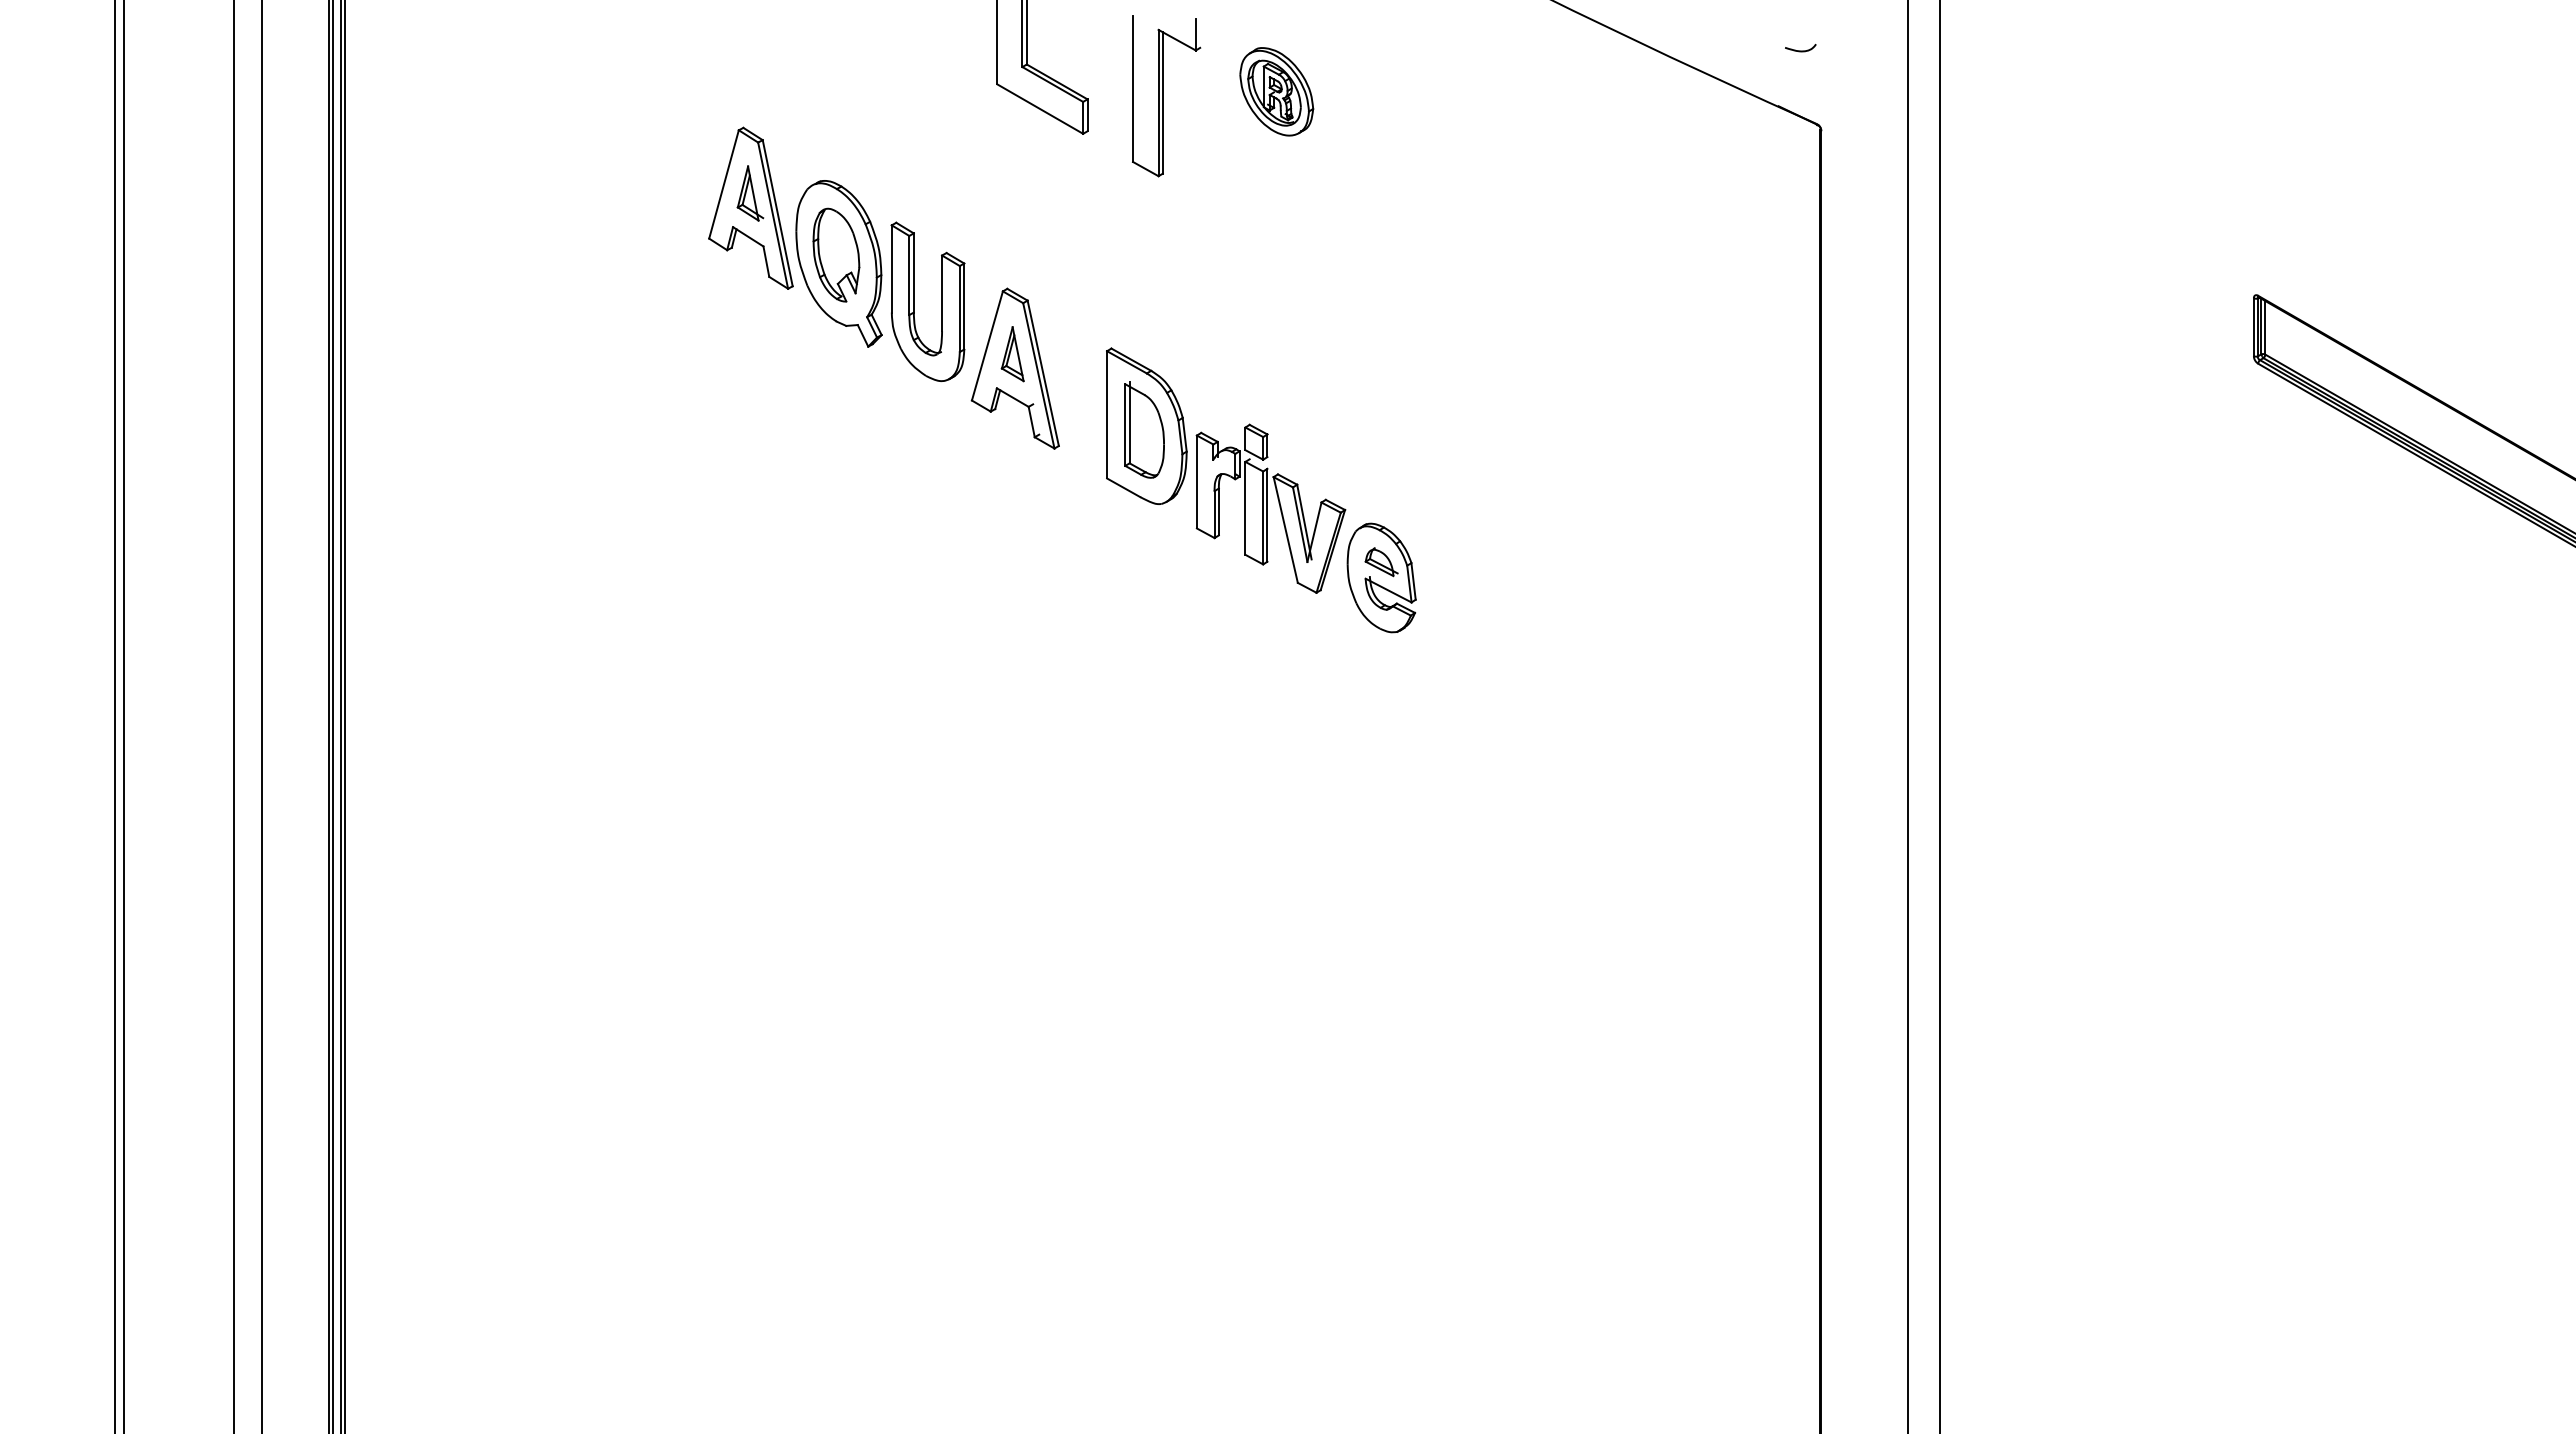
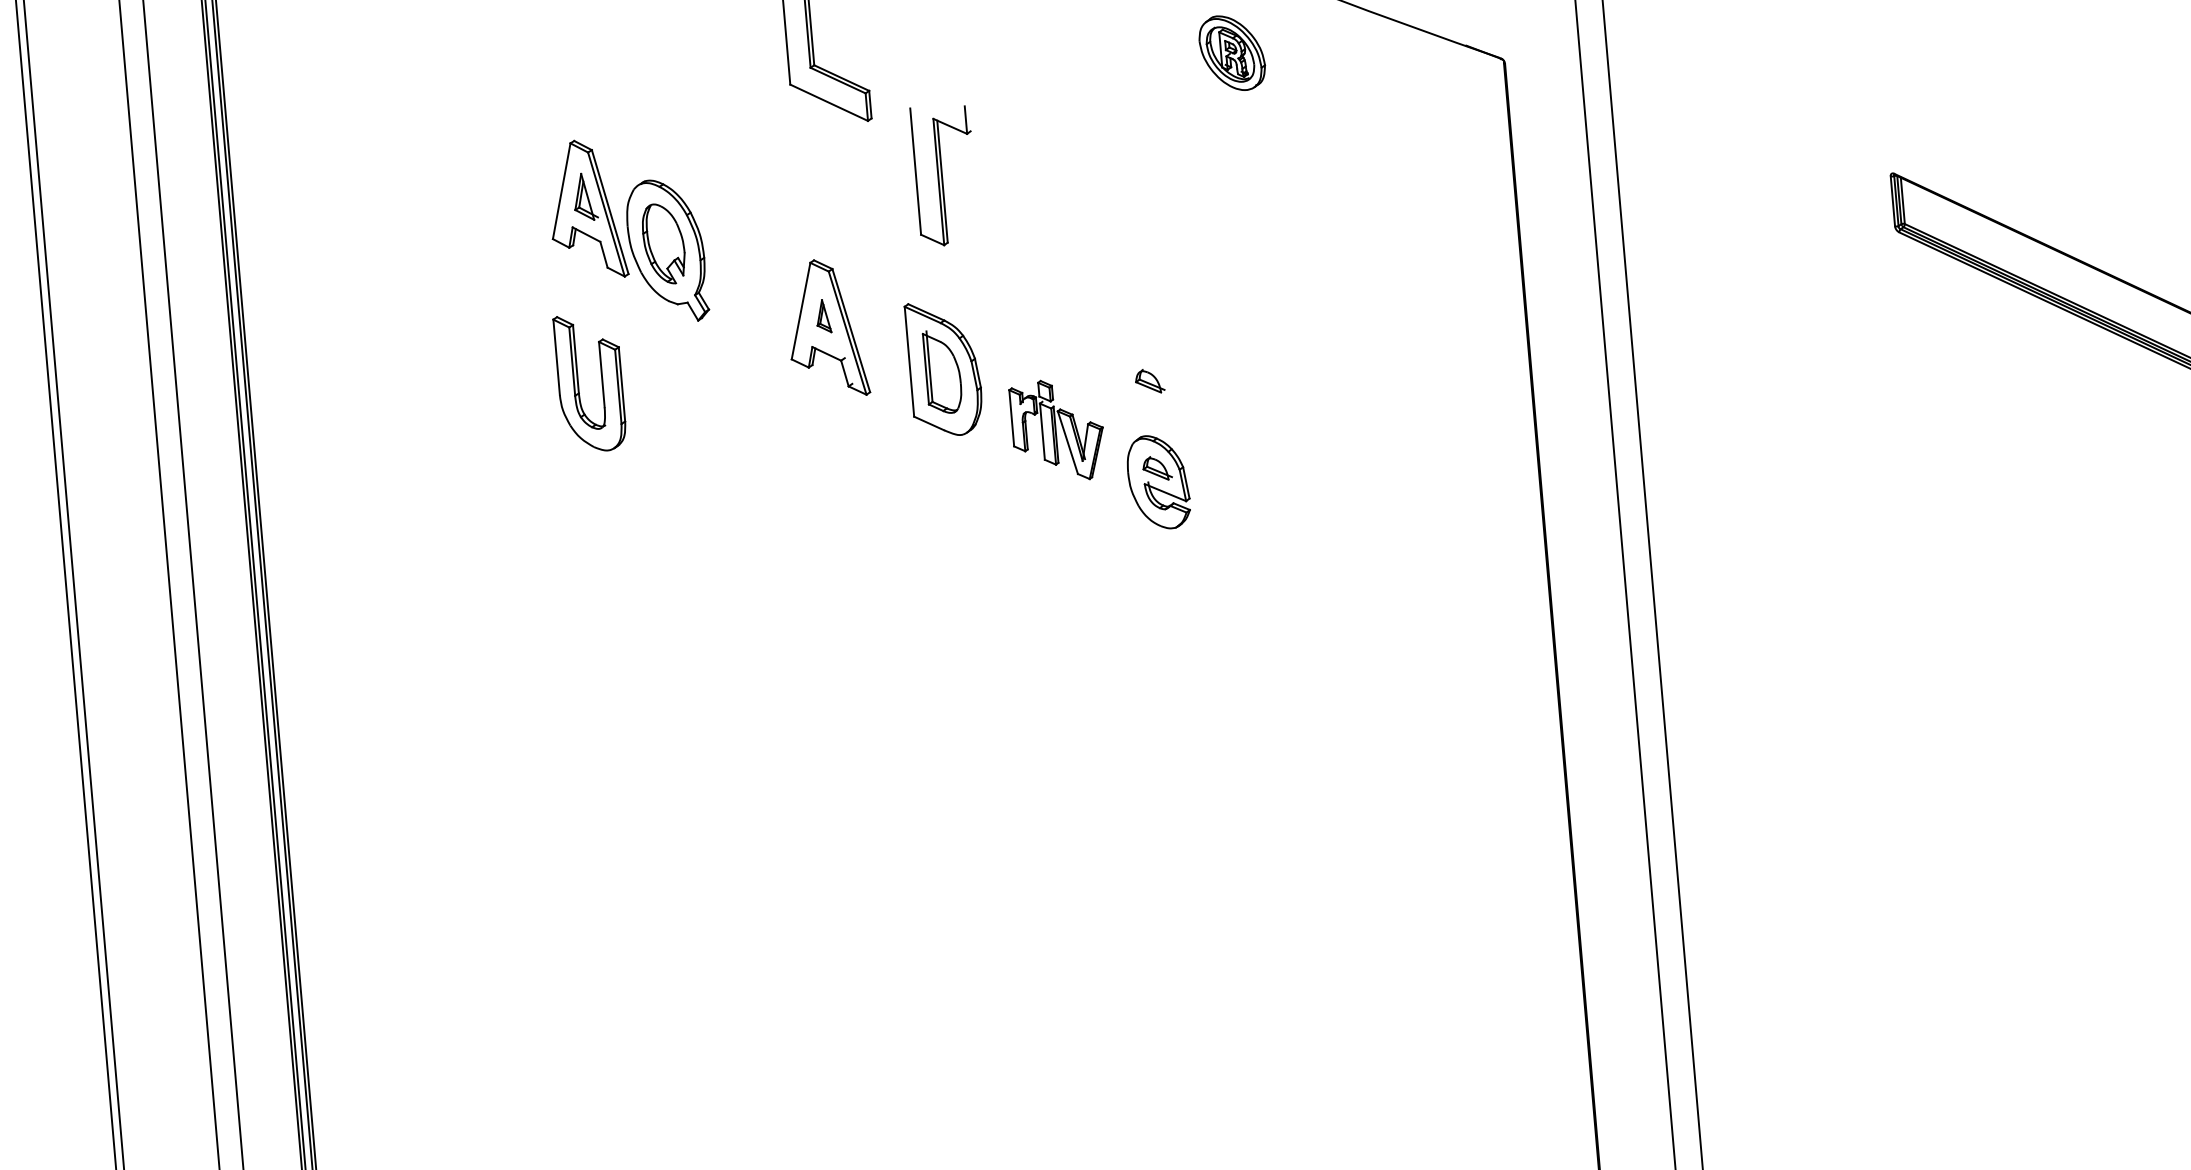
part: (1276, 91) -> (1232, 52), moved
part: (1166, 96) -> (945, 175), moved
part: (914, 301) -> (578, 383), moved
part: (1012, 354) -> (823, 316), size x0.7
part: (1381, 461) -> (1149, 381), added
part: (1270, 508) -> (1057, 430), size x0.7

